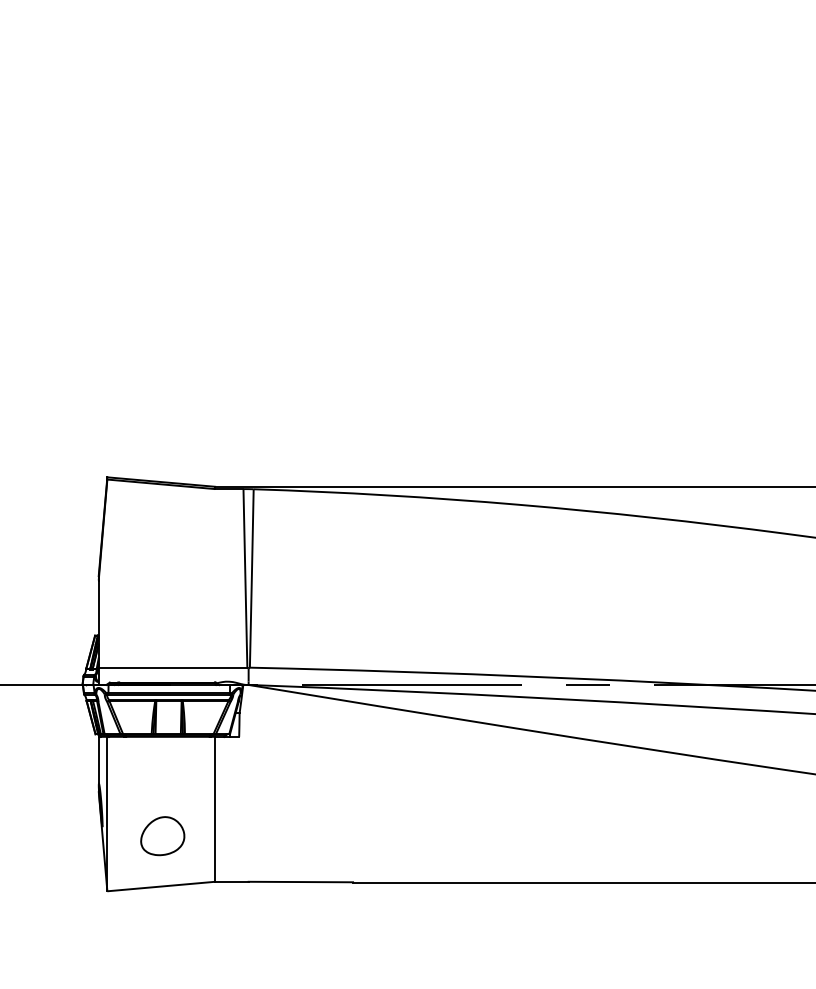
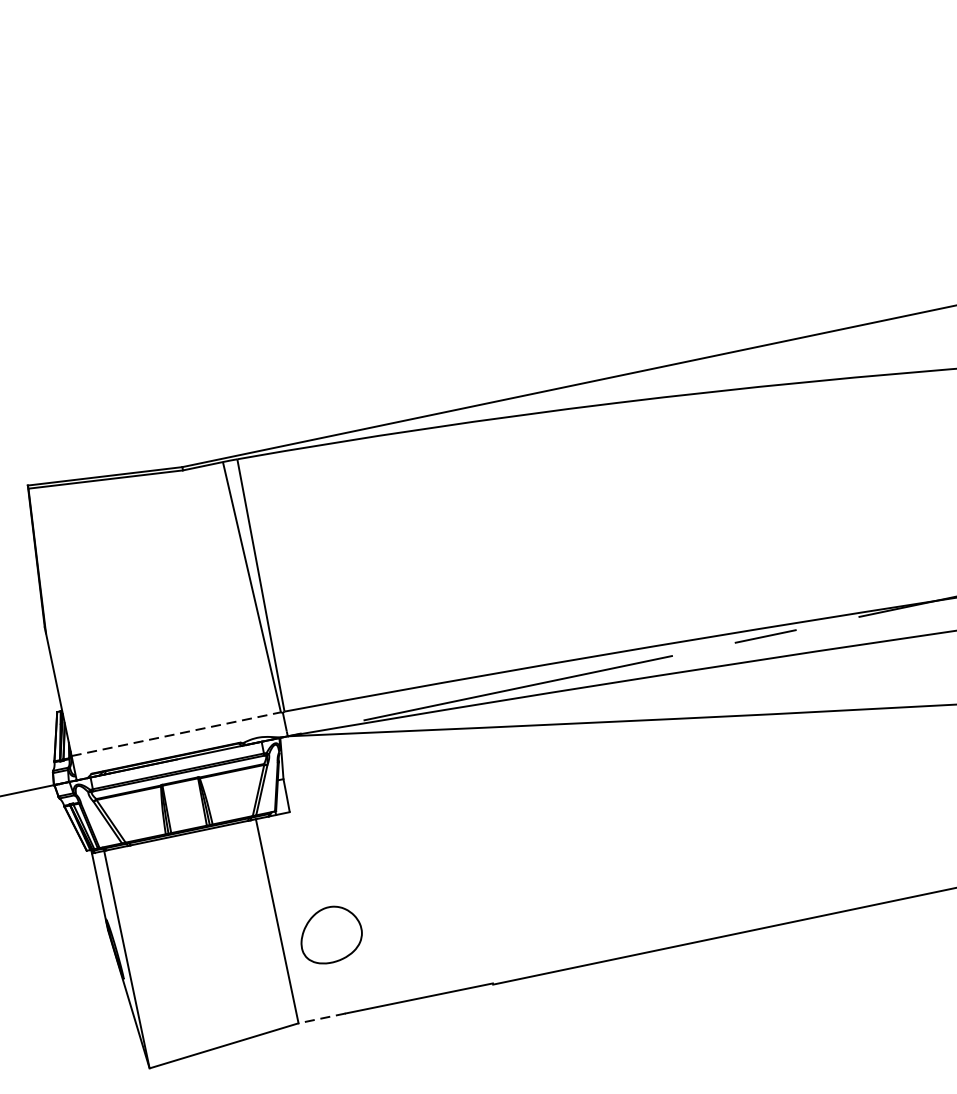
line: (173, 667) -> (176, 733), solid -> dashed
part: (162, 836) -> (330, 935), moved
line: (231, 881) -> (321, 1018), solid -> dashed

